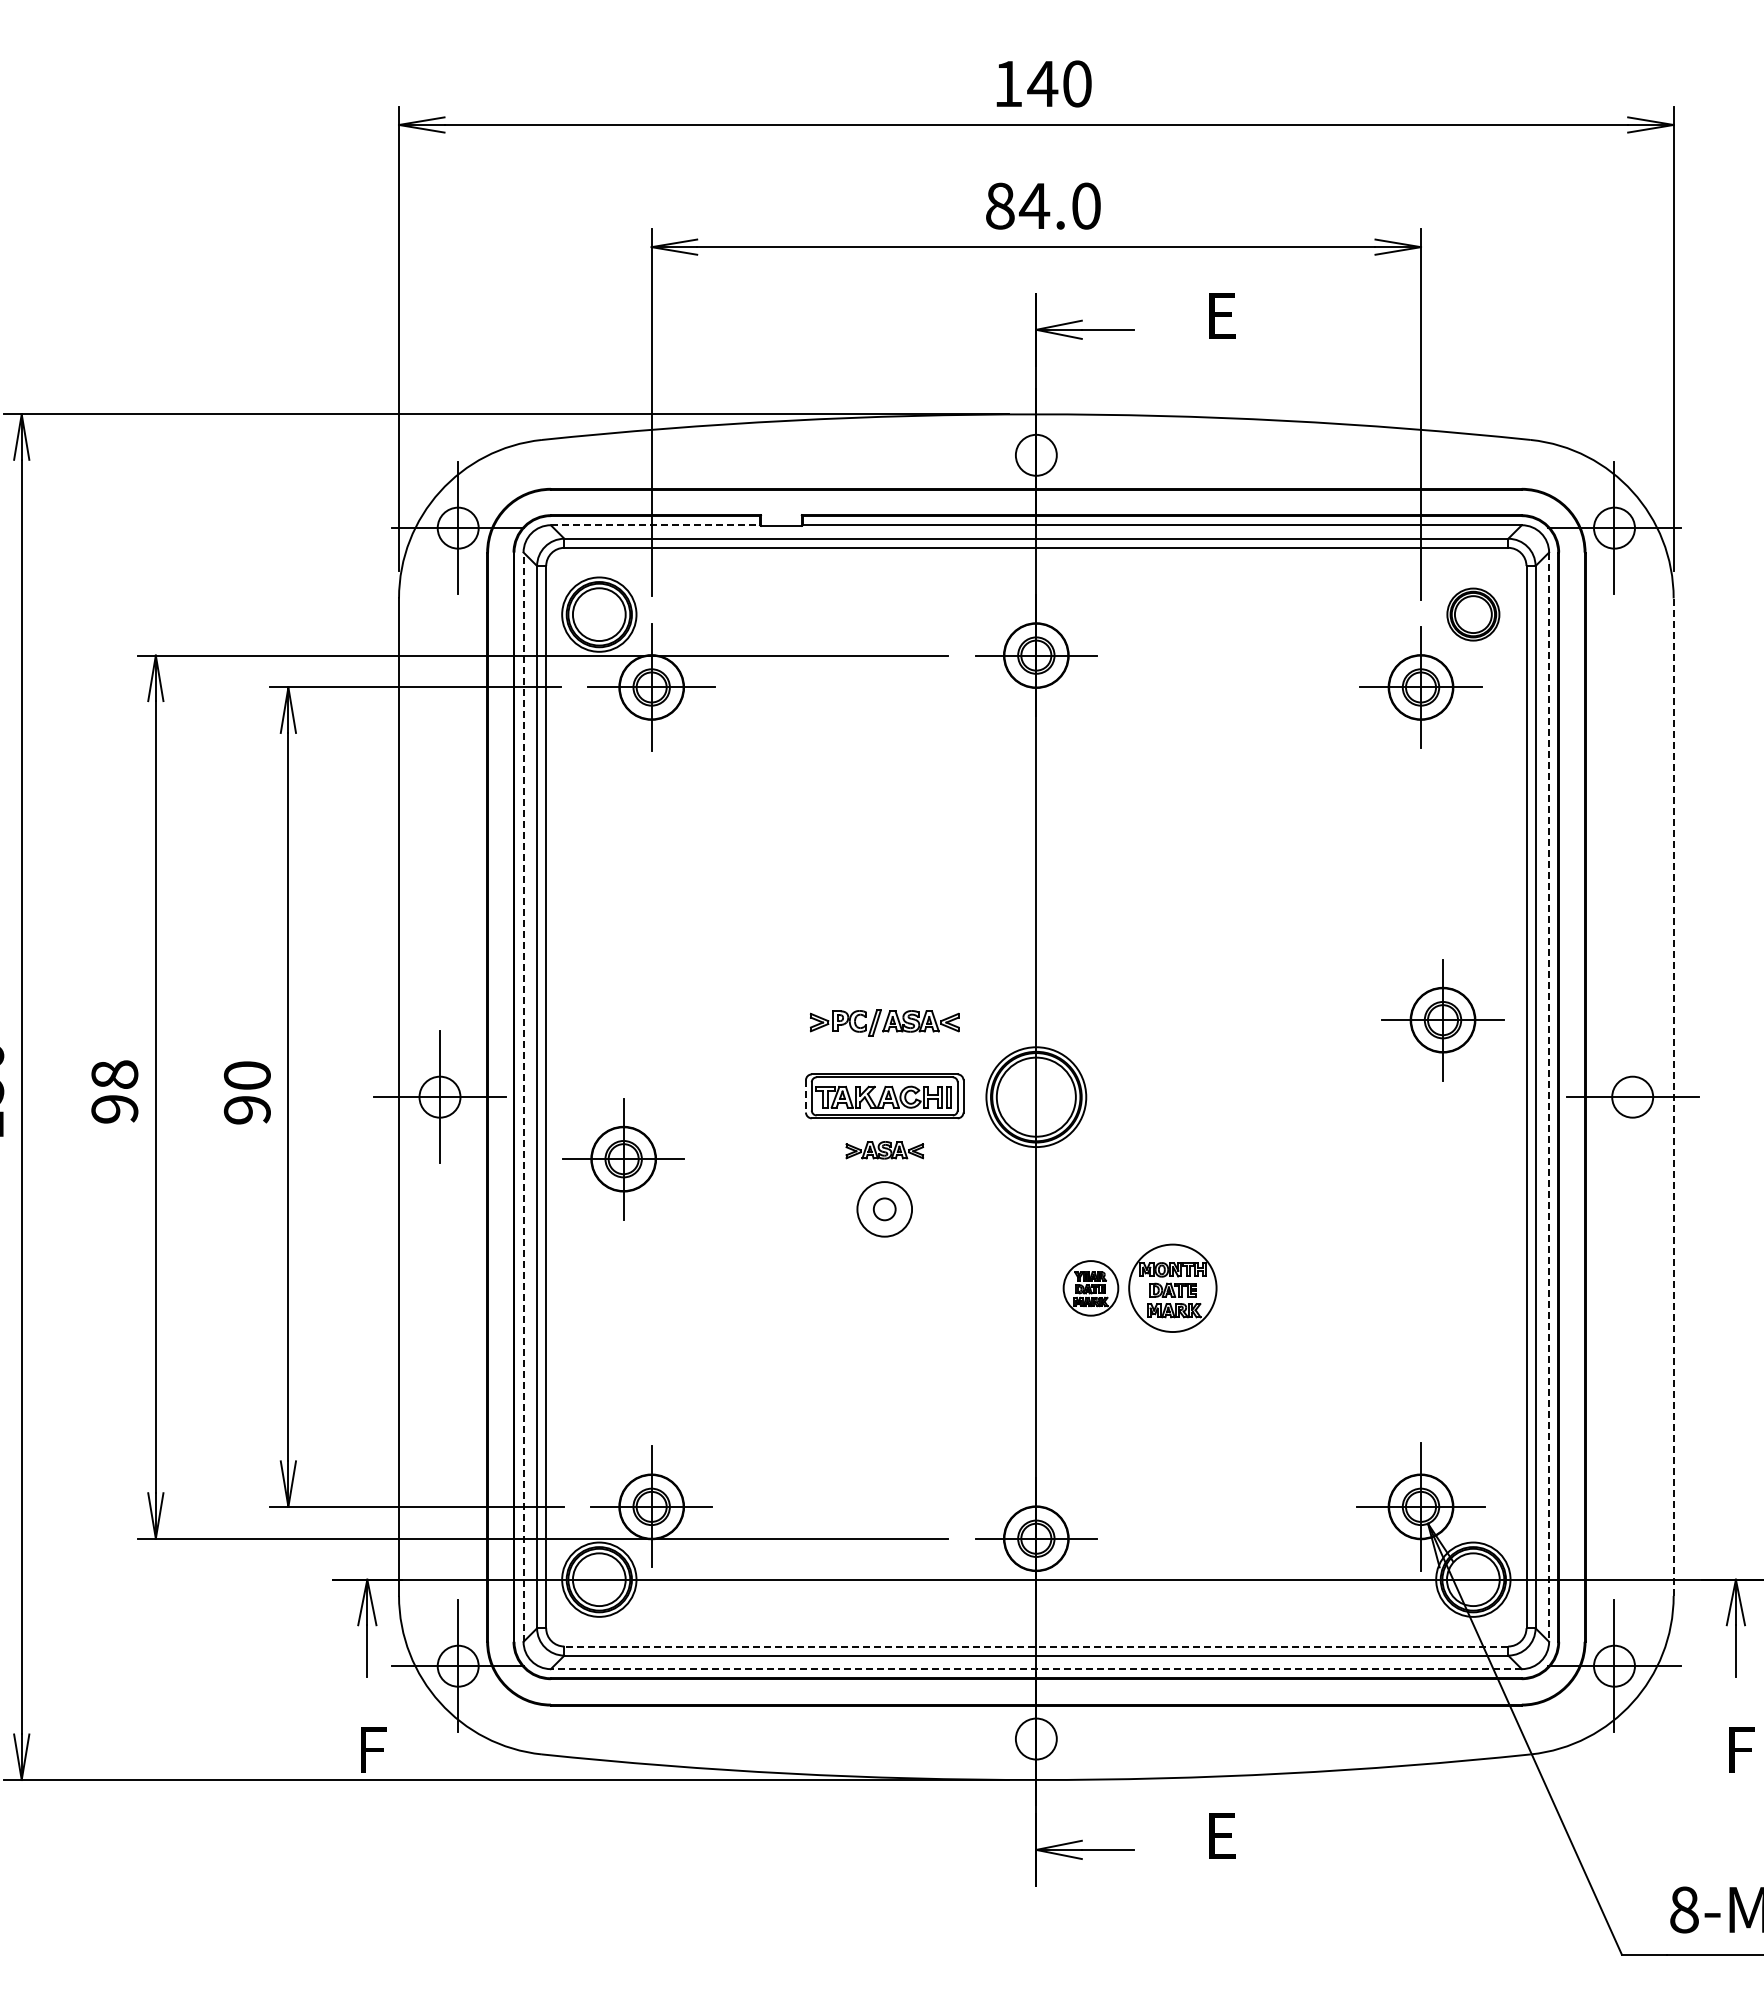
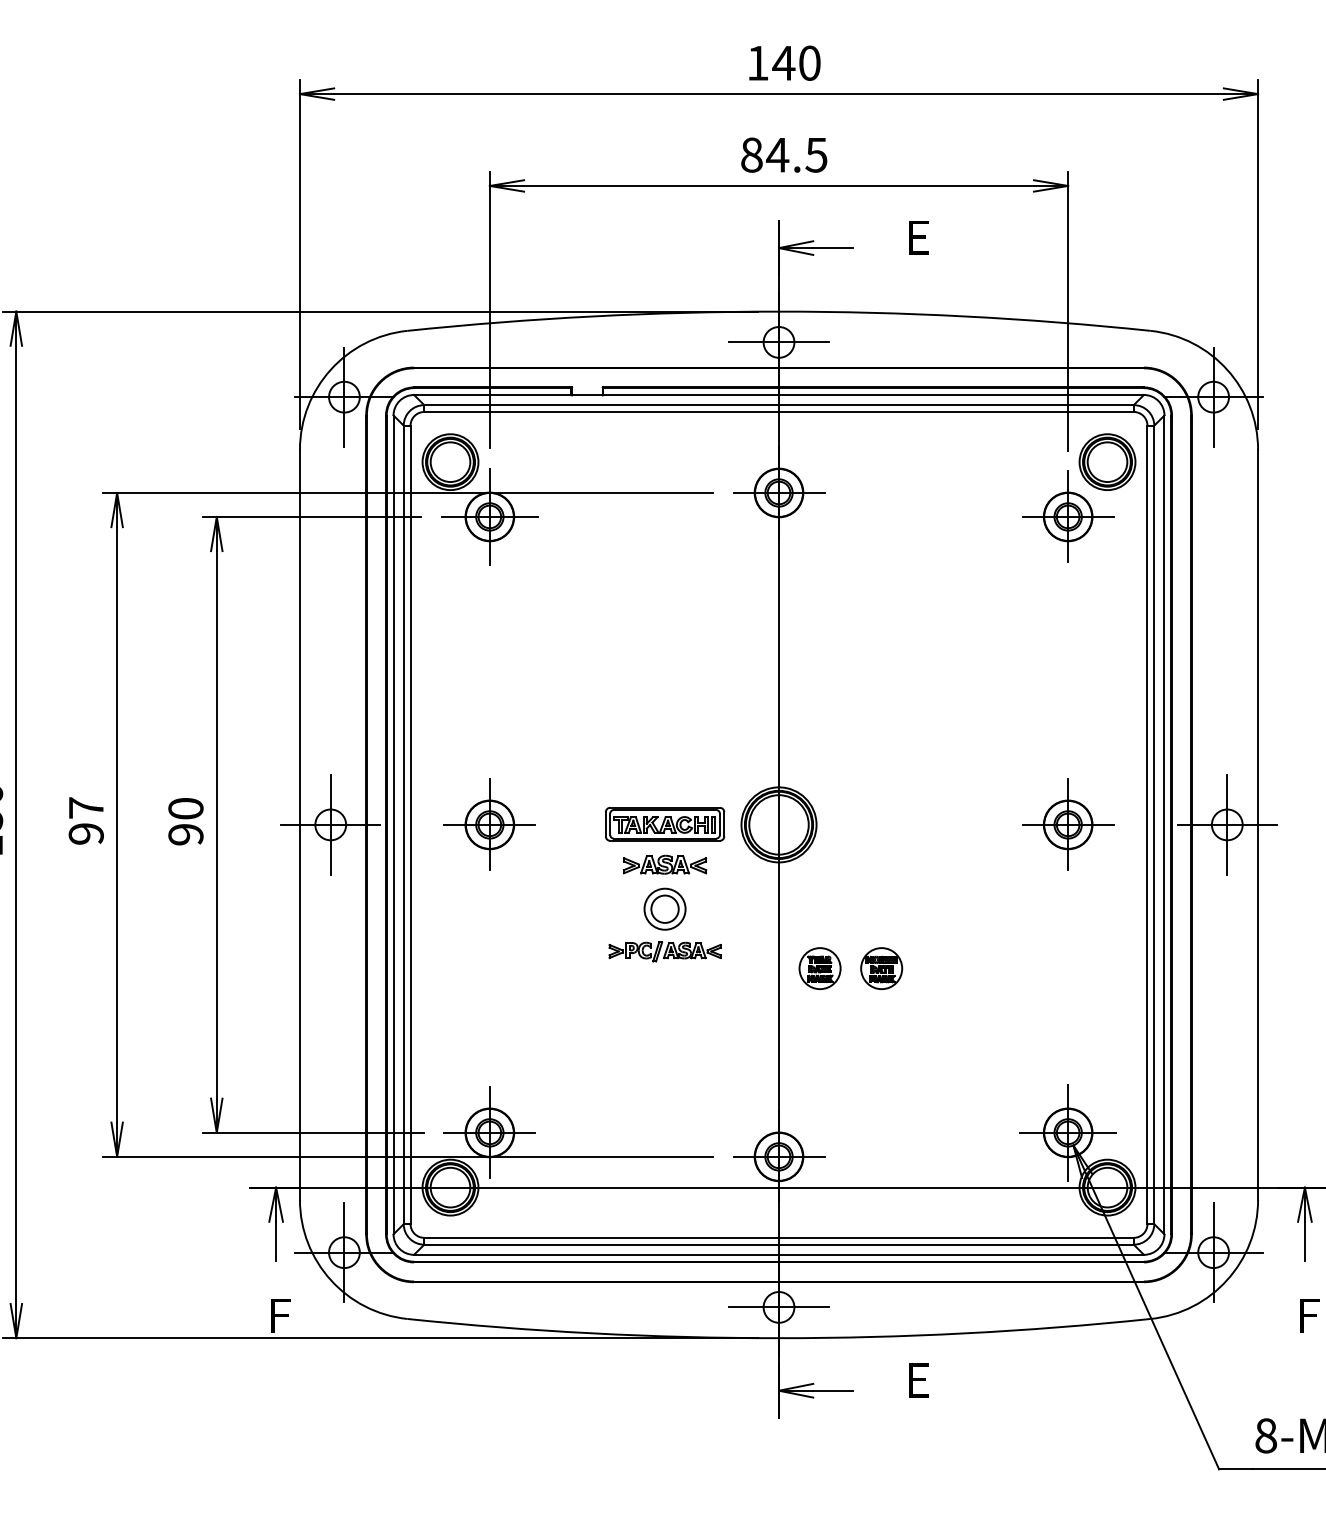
text: (1085, 205) -> (815, 154), 84.0 -> 84.5
line: (1036, 455) -> (779, 342), added
line: (655, 525) -> (492, 395), dashed -> solid
part: (1473, 614) -> (1107, 462), size x1.43
part: (1442, 1020) -> (1067, 825), moved
part: (884, 1022) -> (664, 951), moved
text: (114, 1074) -> (86, 807), 98 -> 97
line: (805, 1096) -> (605, 824), dashed -> solid
line: (523, 1097) -> (393, 825), dashed -> solid
line: (1549, 1097) -> (1164, 825), dashed -> solid
line: (1632, 1097) -> (1227, 825), added
line: (1673, 1097) -> (1257, 825), dashed -> solid
part: (884, 1150) -> (664, 864), size x1.43
part: (623, 1159) -> (489, 825), moved
circle: (884, 1209) -> (664, 909), size x1.67
part: (1172, 1288) -> (881, 968), size x0.62
line: (1036, 1646) -> (779, 1237), dashed -> solid
line: (1035, 1669) -> (778, 1255), dashed -> solid
line: (1036, 1739) -> (779, 1307), added

